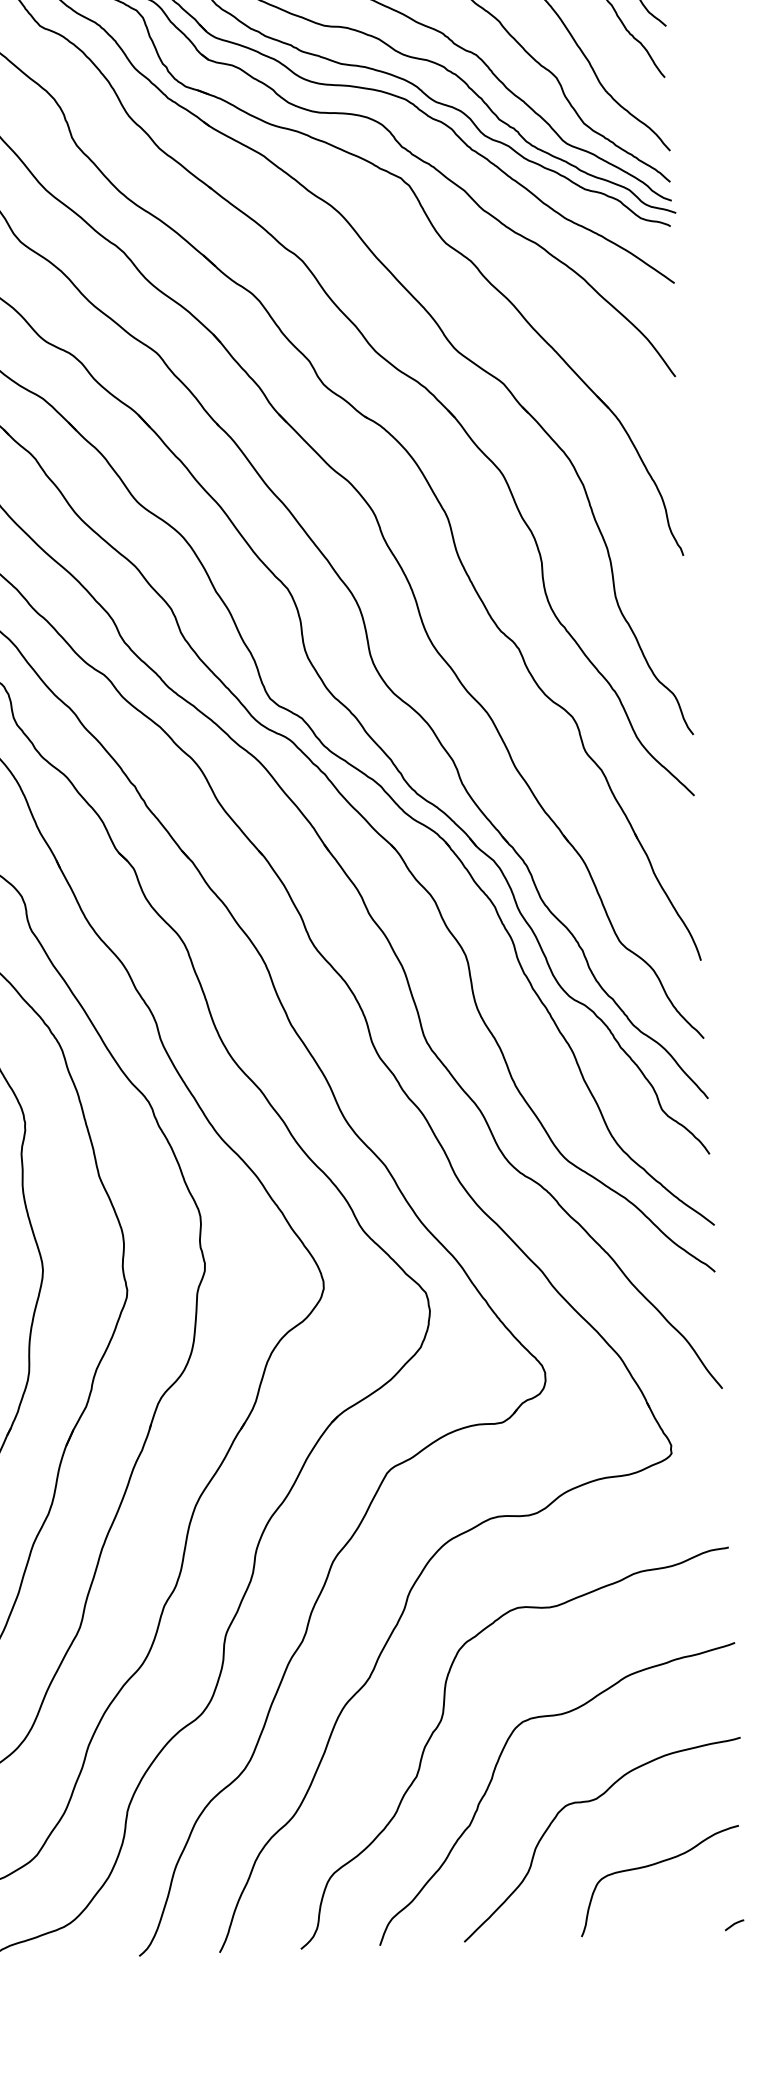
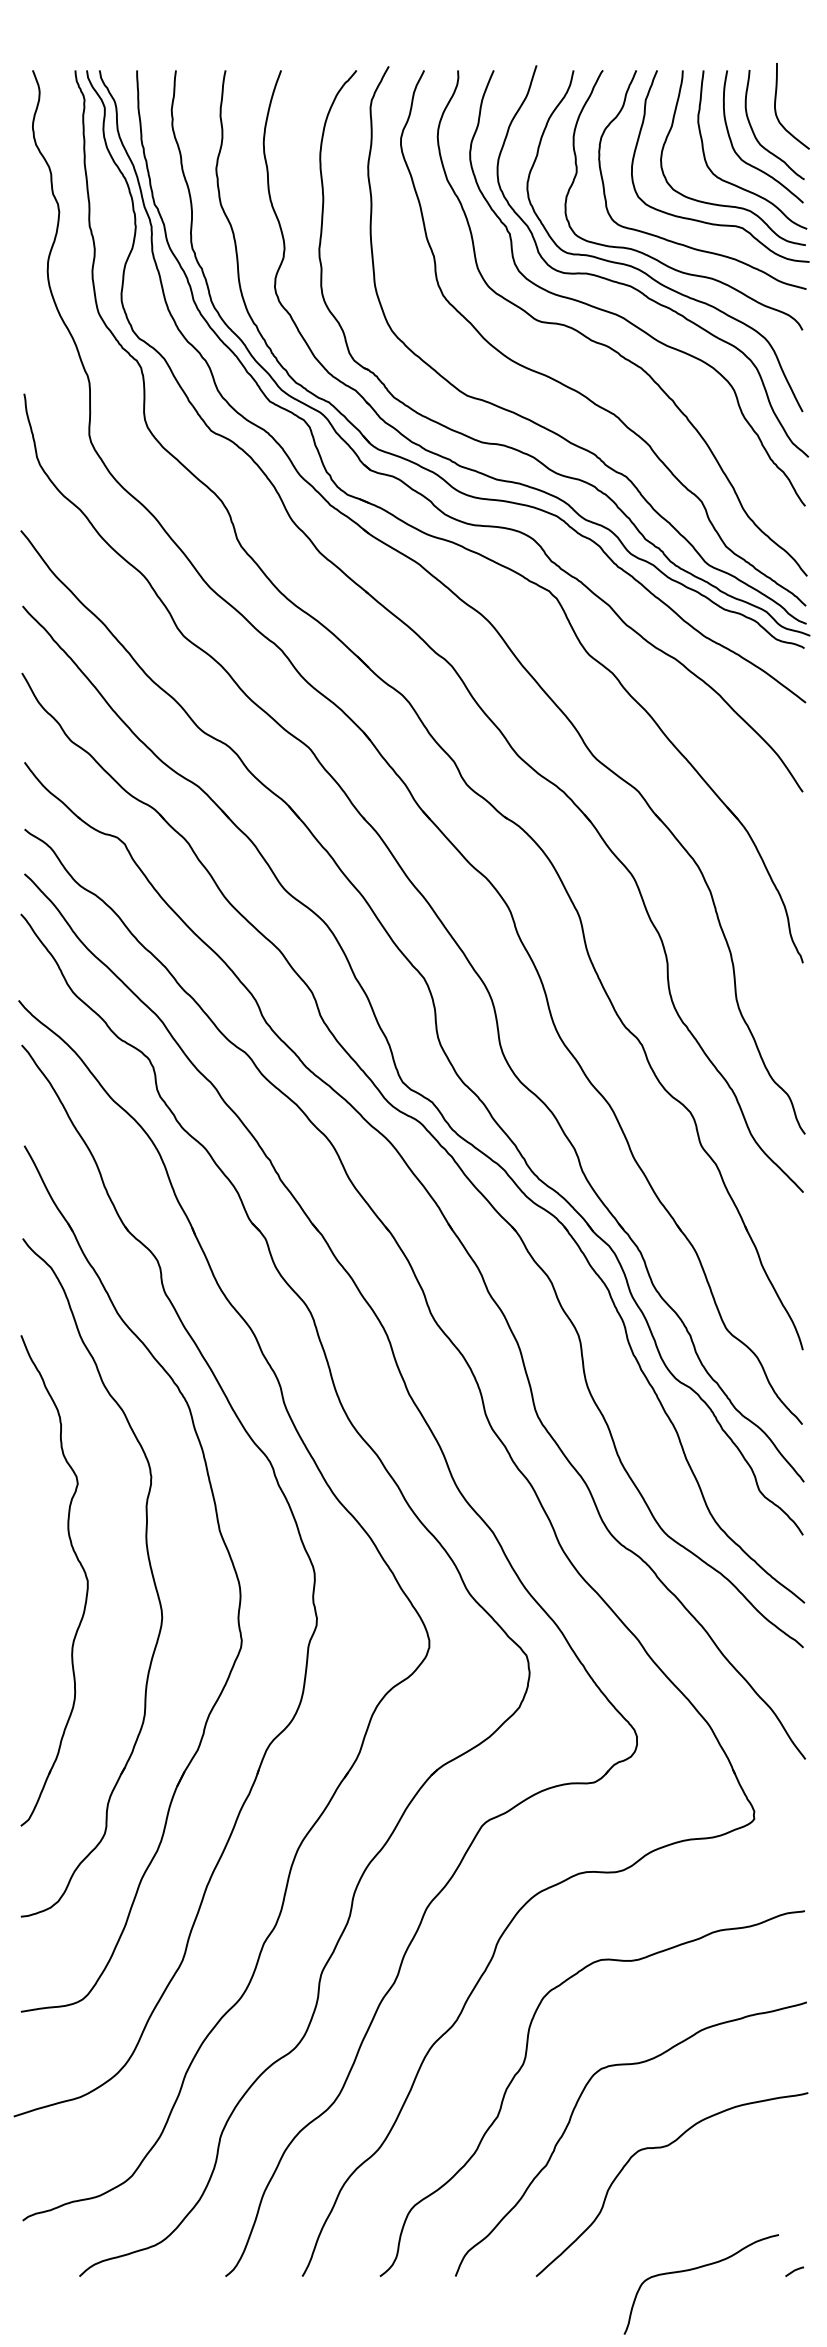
curve: (654, 1865) -> (696, 2269), moved

